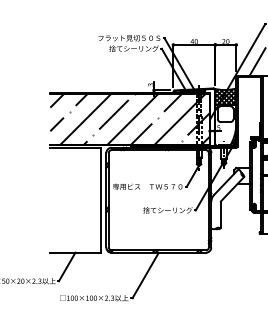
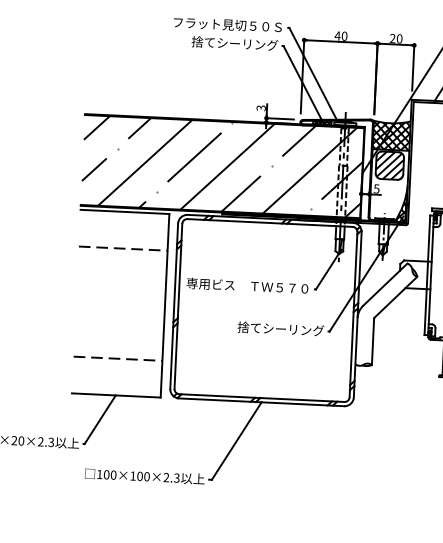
hatch: (225, 114) -> (389, 166), added
line: (75, 168) -> (122, 248), added
line: (75, 231) -> (117, 358), added

